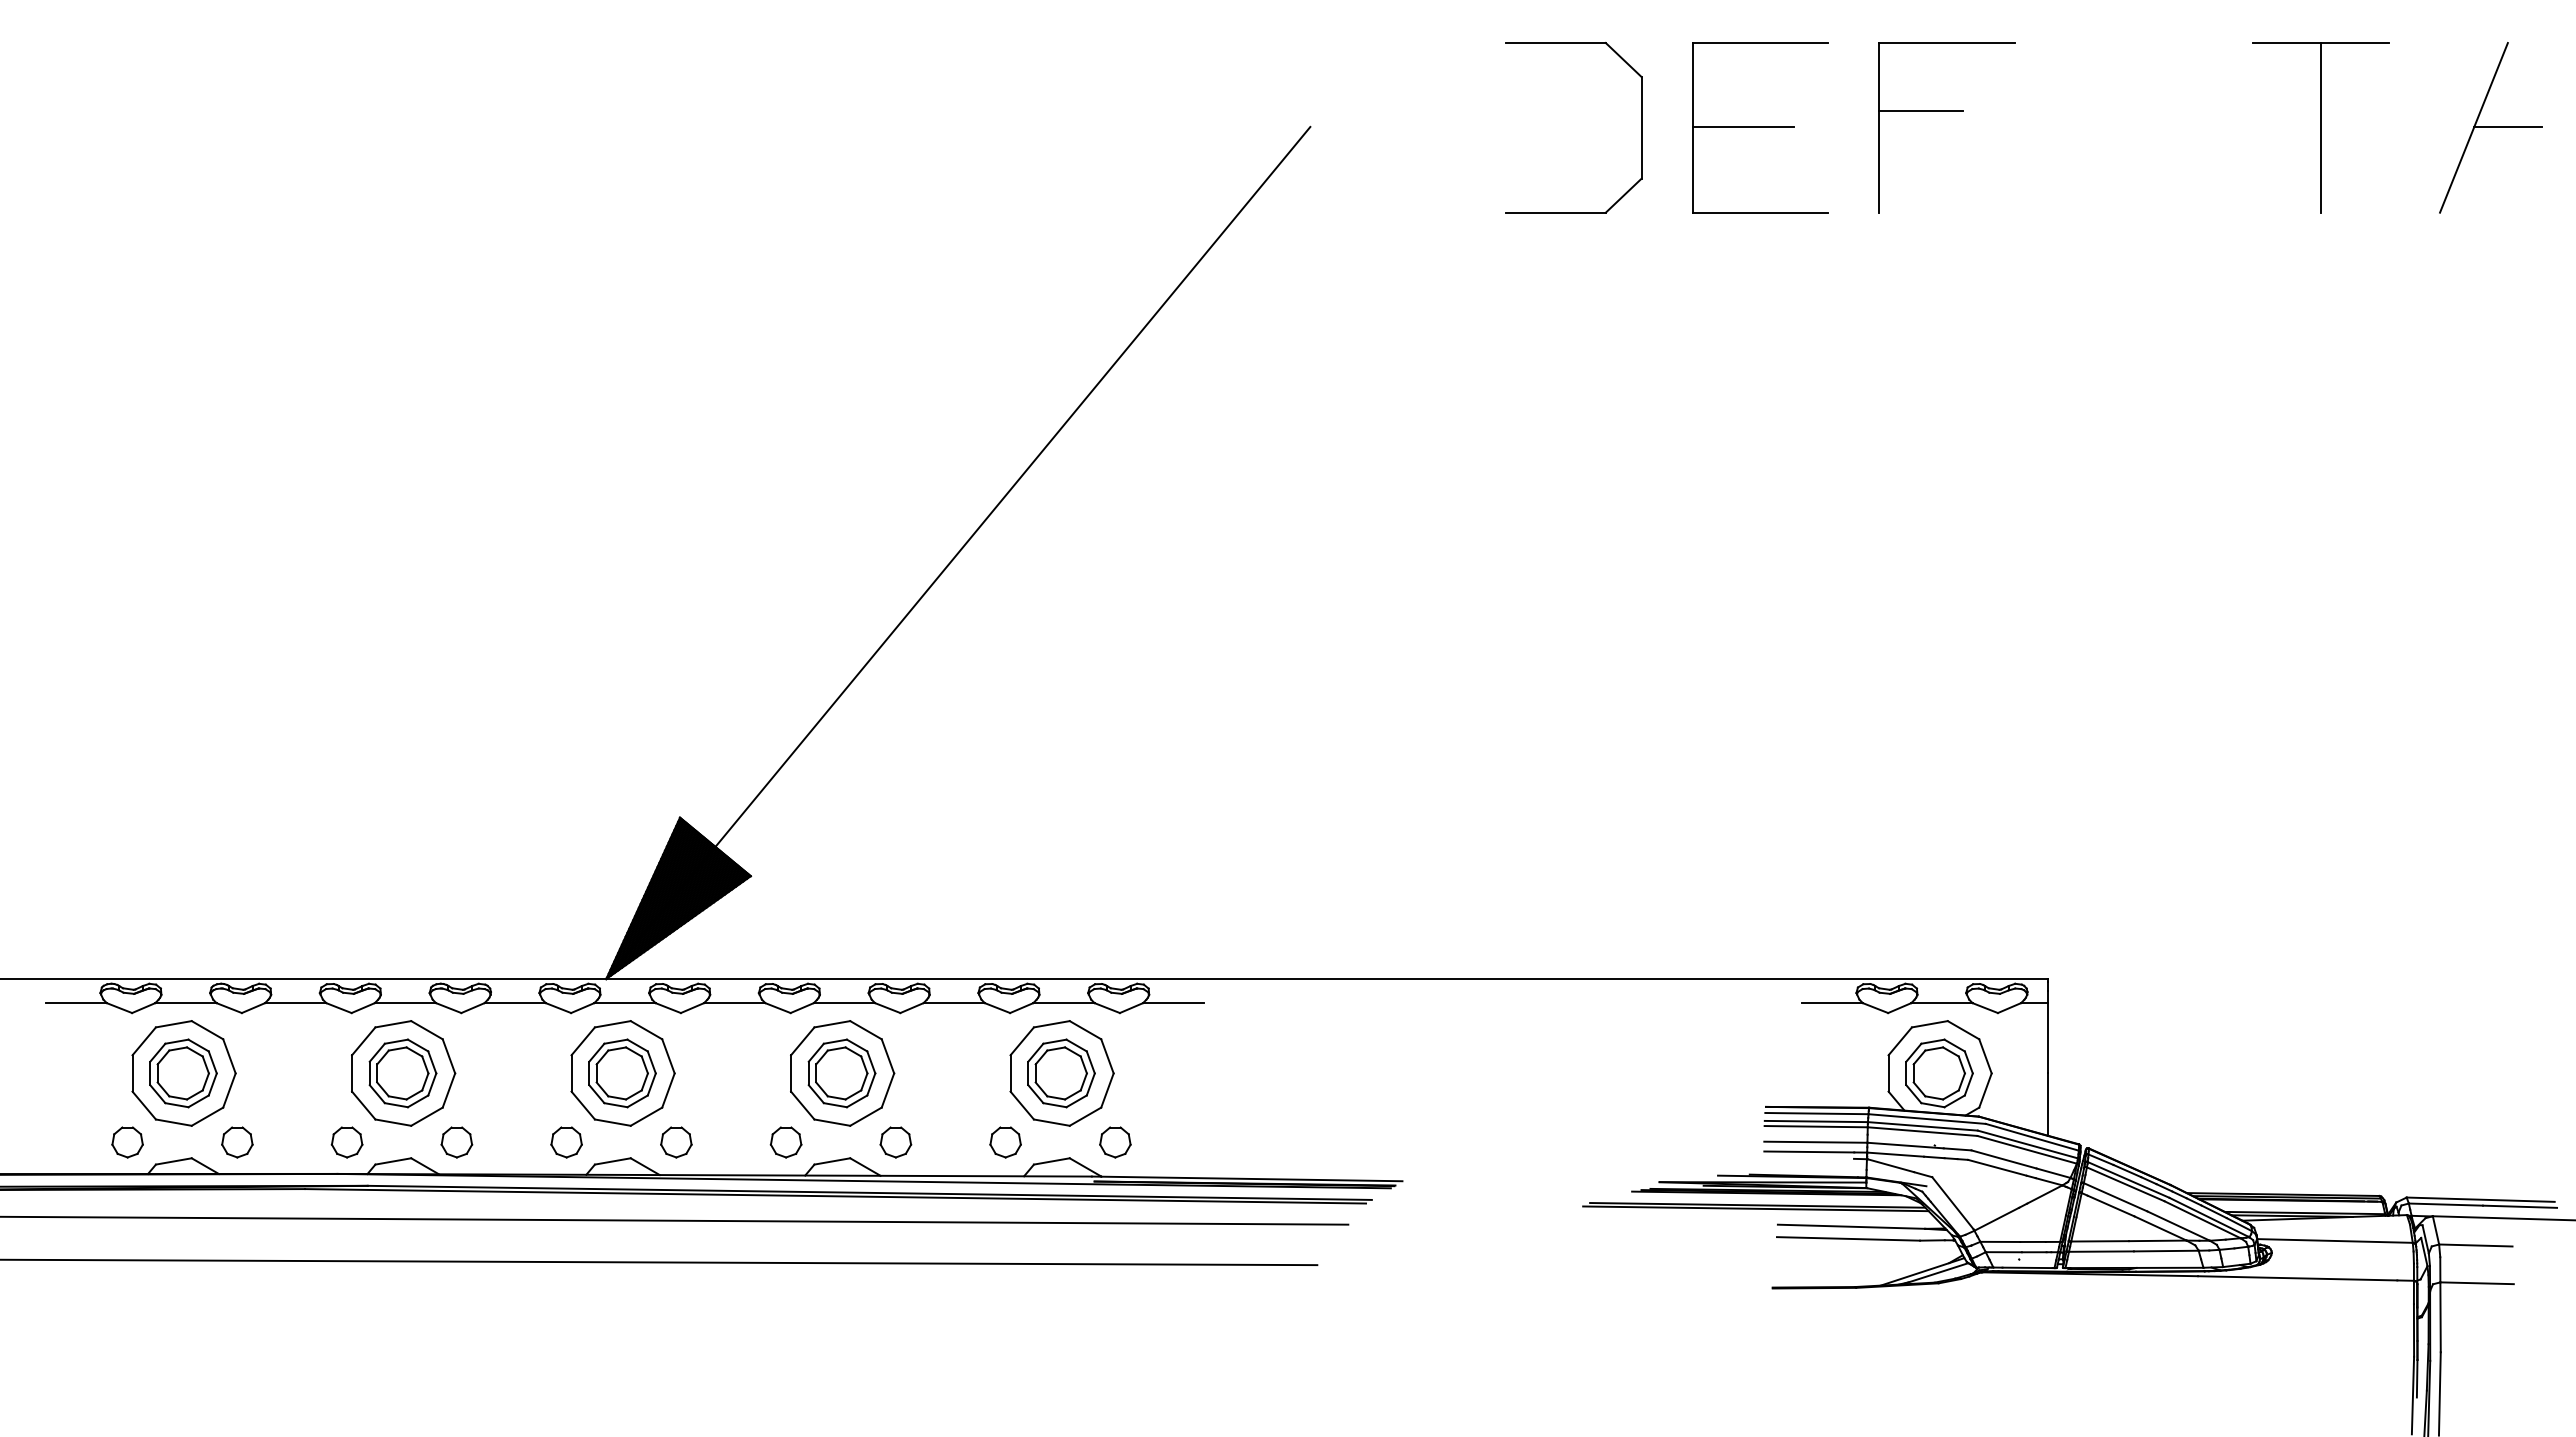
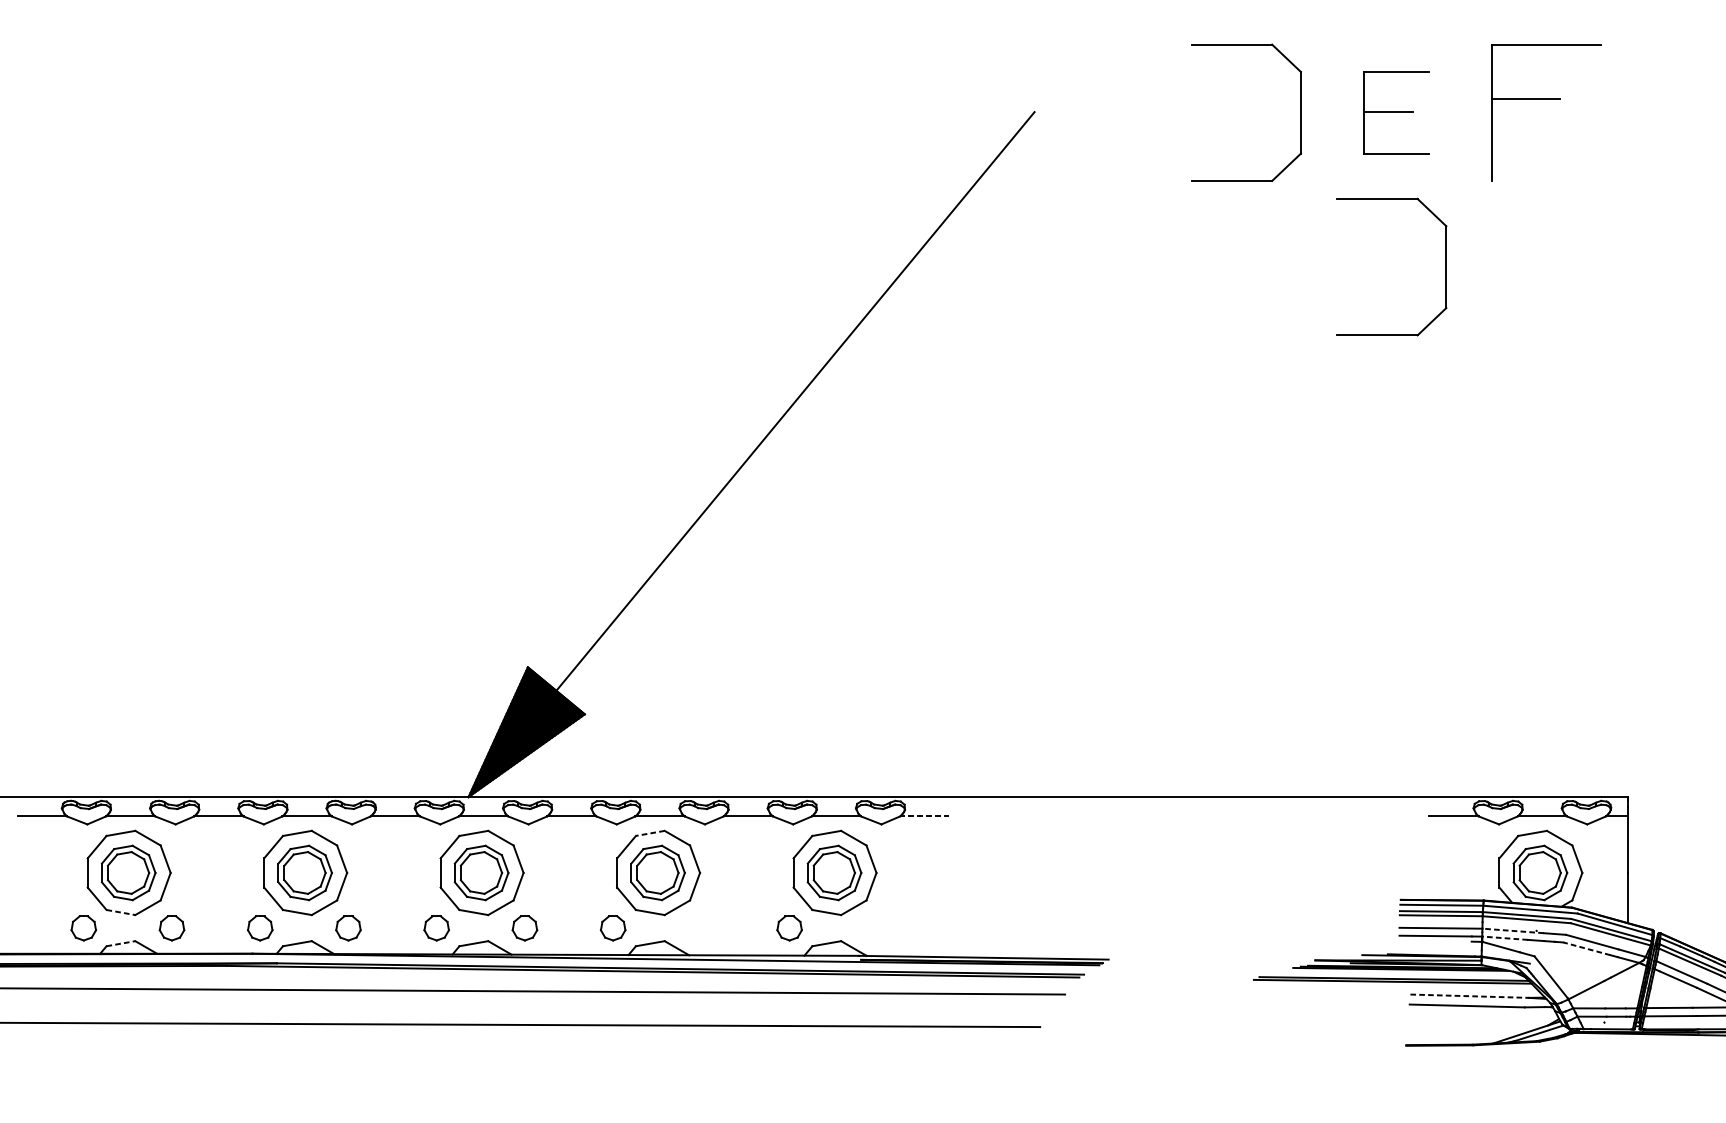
part: (1760, 127) -> (1396, 112), size x0.6
part: (1822, 319) -> (1446, 266), added
line: (1173, 1003) -> (924, 816), solid -> dashed
line: (831, 1024) -> (649, 833), solid -> dashed
line: (174, 1122) -> (121, 912), solid -> dashed
part: (895, 1142) -> (701, 928), removed
part: (1115, 1142) -> (877, 928), removed
line: (1905, 1145) -> (1513, 930), solid -> dashed
line: (1895, 1154) -> (1504, 938), solid -> dashed
line: (174, 1161) -> (121, 943), solid -> dashed
line: (1996, 1167) -> (1586, 948), solid -> dashed
line: (1851, 1226) -> (1469, 996), solid -> dashed

